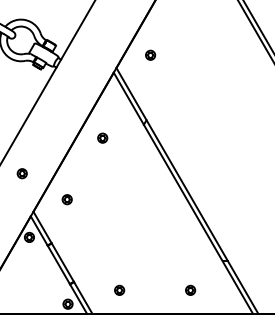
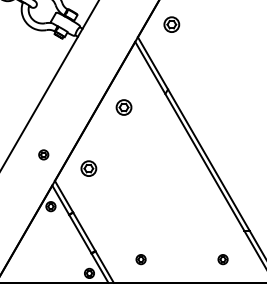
part: (150, 54) -> (171, 23), size x1.6
part: (102, 137) -> (123, 106), size x1.6
part: (21, 173) -> (42, 154), moved
part: (66, 199) -> (87, 168), size x1.6
part: (190, 289) -> (222, 258), moved

